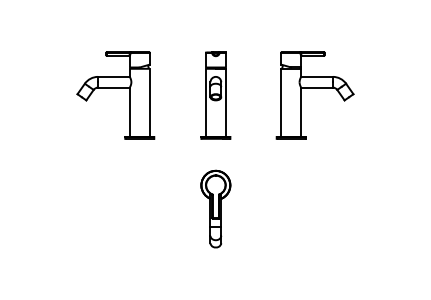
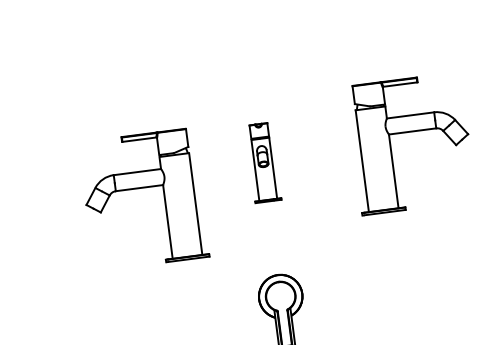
part: (115, 88) -> (141, 189), moved
part: (215, 95) -> (262, 162), size x0.6

